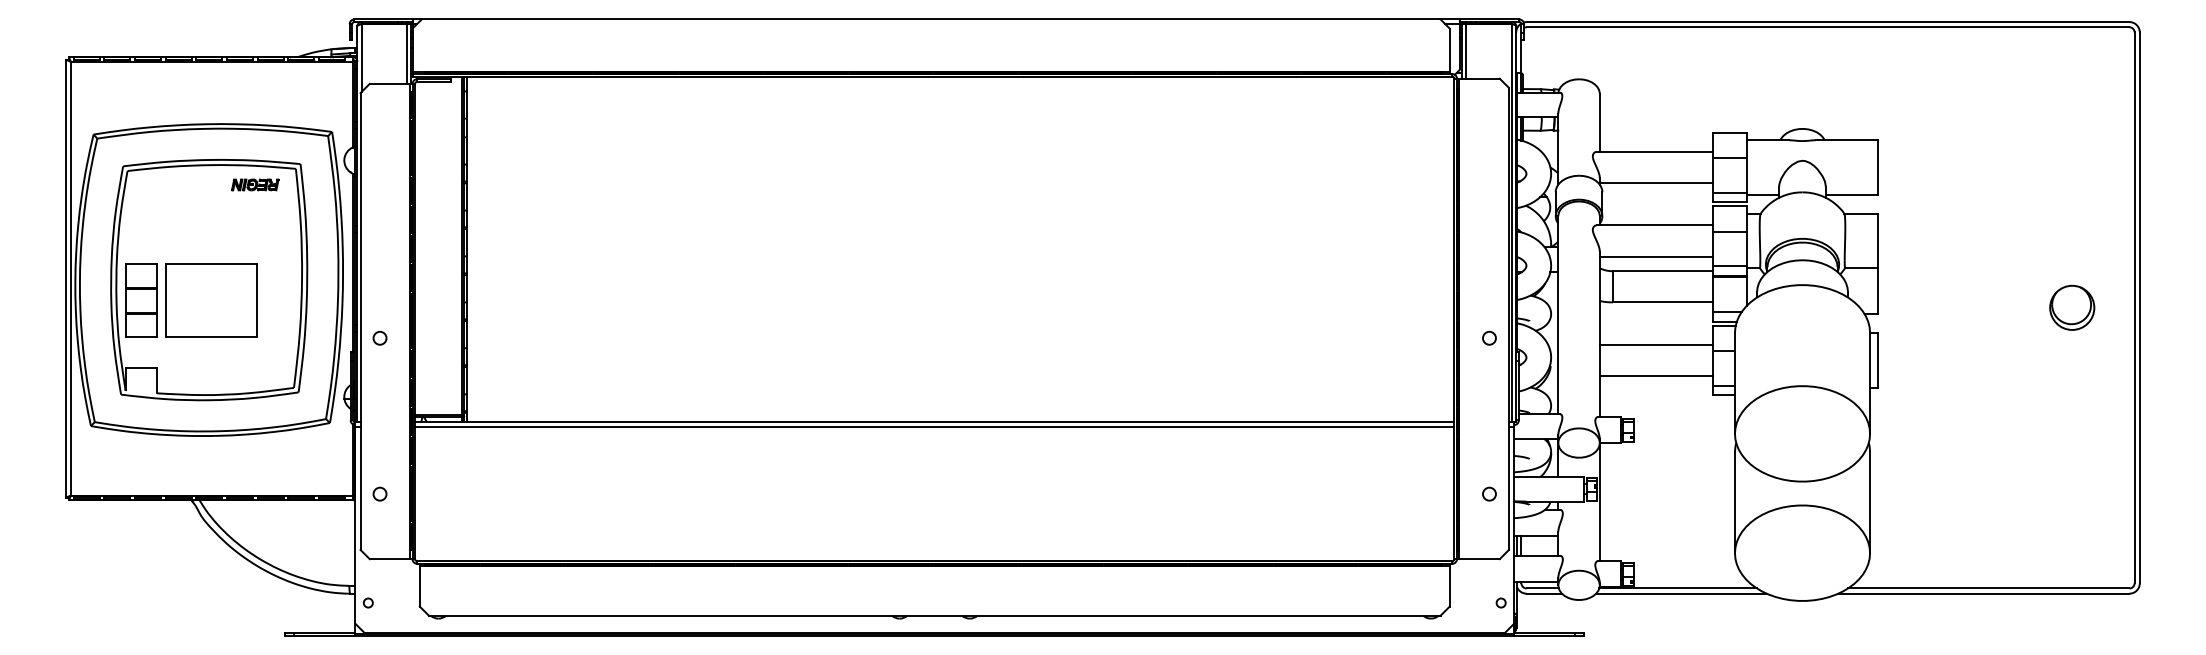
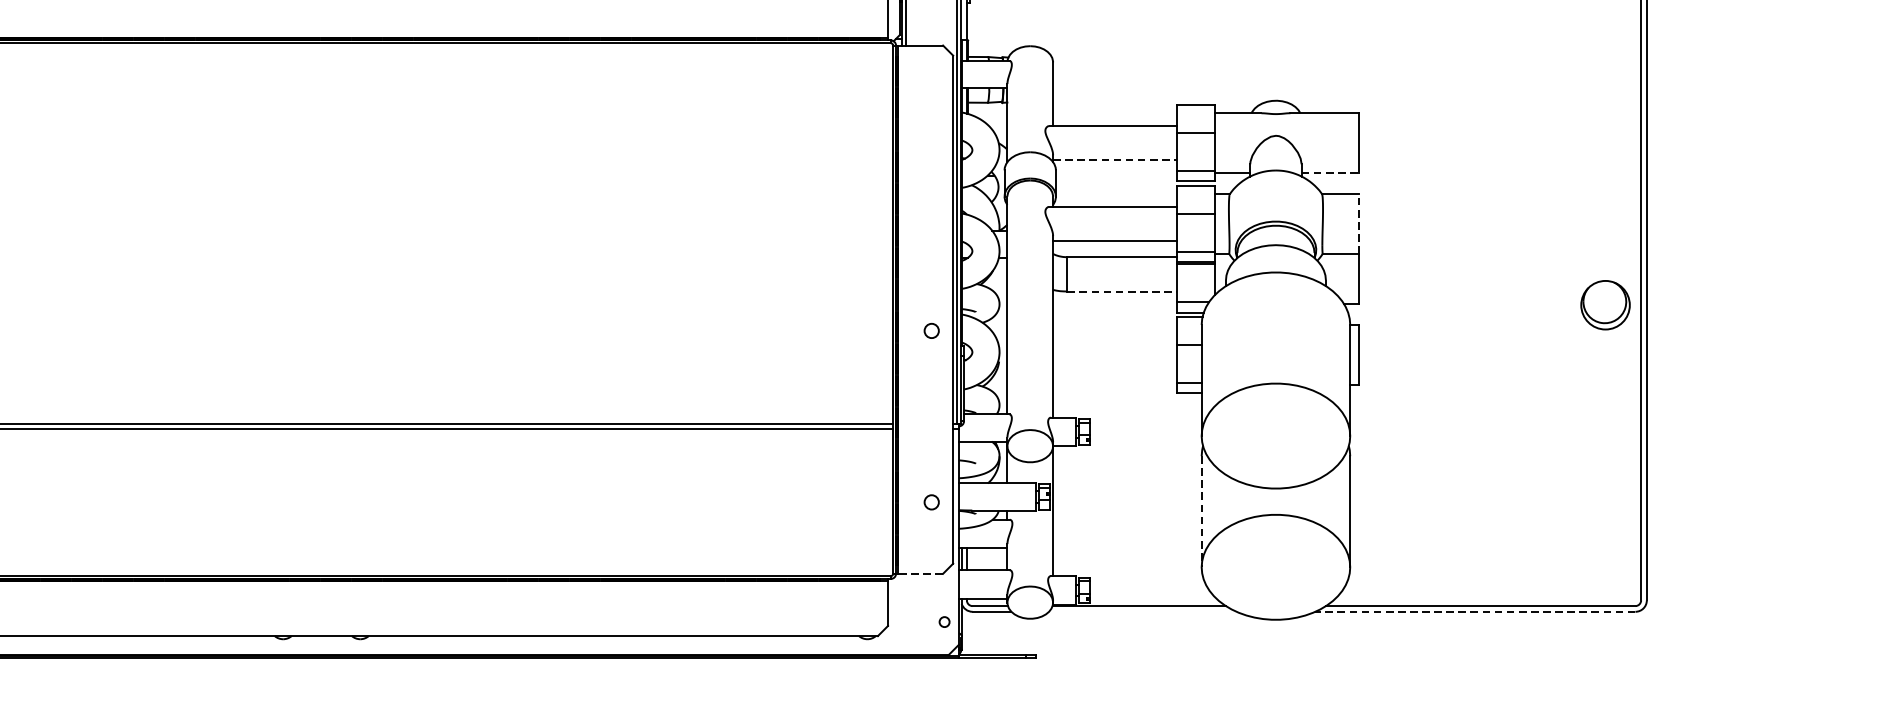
line: (1656, 183) -> (1115, 160), solid -> dashed
line: (1851, 194) -> (1329, 172), solid -> dashed
line: (1877, 240) -> (1358, 223), solid -> dashed
line: (1663, 302) -> (1123, 291), solid -> dashed
part: (2072, 307) -> (1605, 304), moved
line: (1655, 344) -> (1114, 337), removed
line: (1655, 375) -> (1114, 371), removed
line: (1734, 502) -> (1201, 511), solid -> dashed
line: (1478, 559) -> (919, 574), solid -> dashed
line: (1681, 593) -> (1142, 611), removed
line: (1983, 593) -> (1474, 611), solid -> dashed

